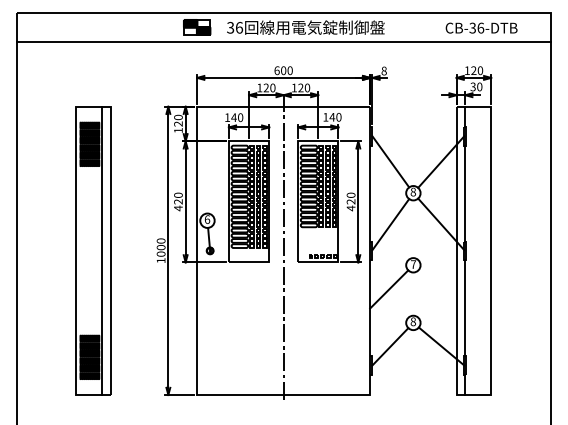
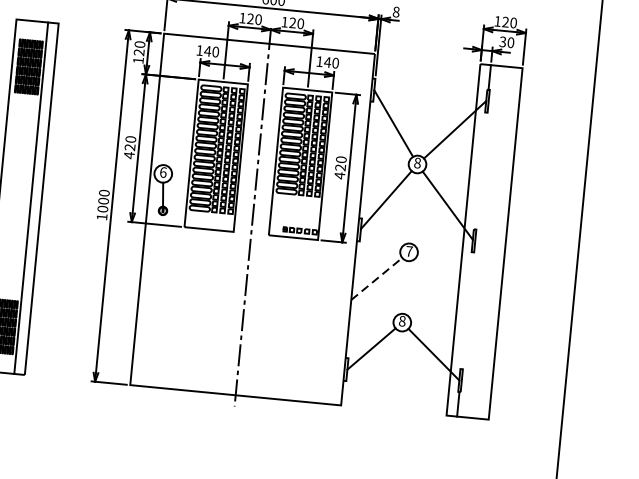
line: (465, 193) -> (481, 170), removed
line: (389, 289) -> (377, 279), solid -> dashed
line: (465, 308) -> (467, 311), removed

